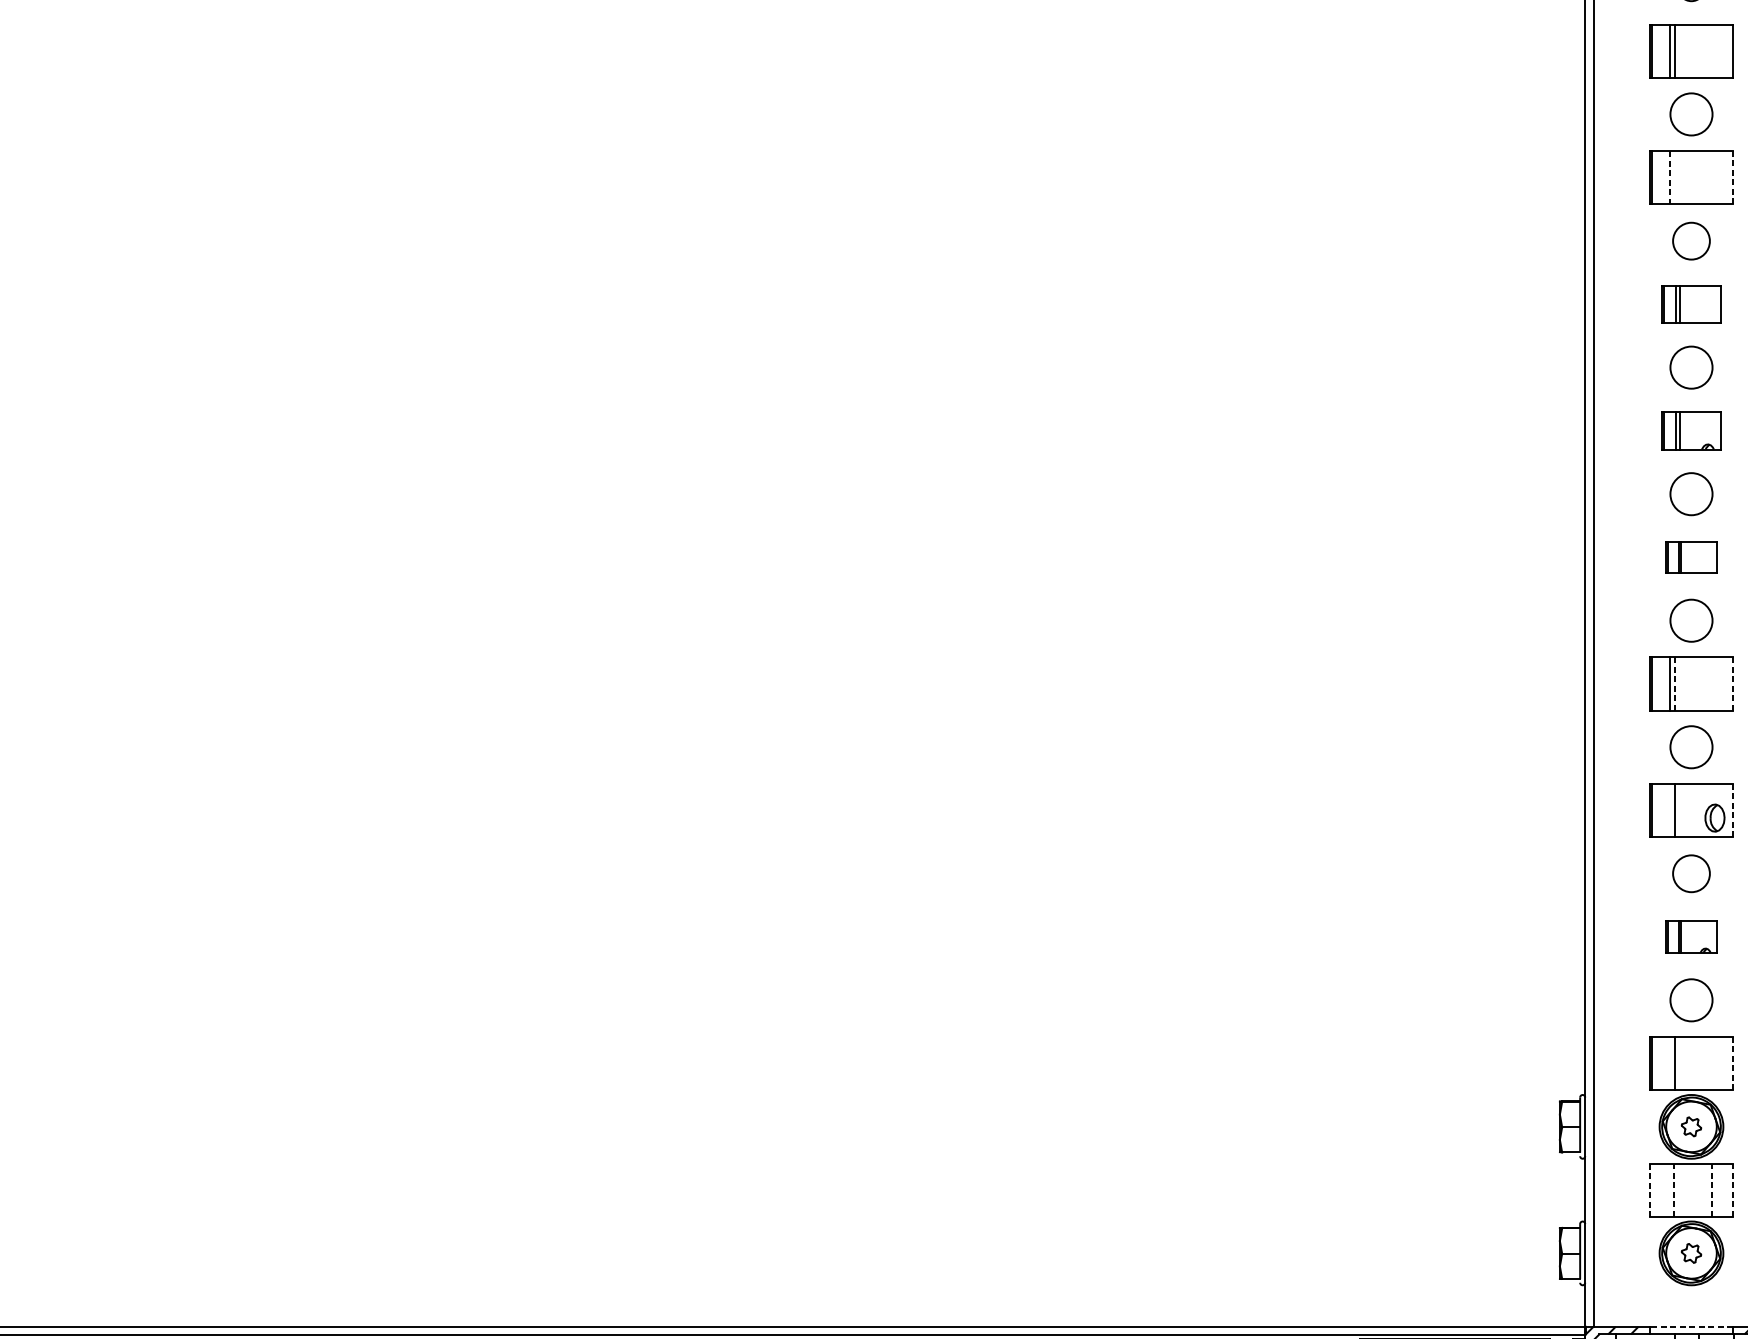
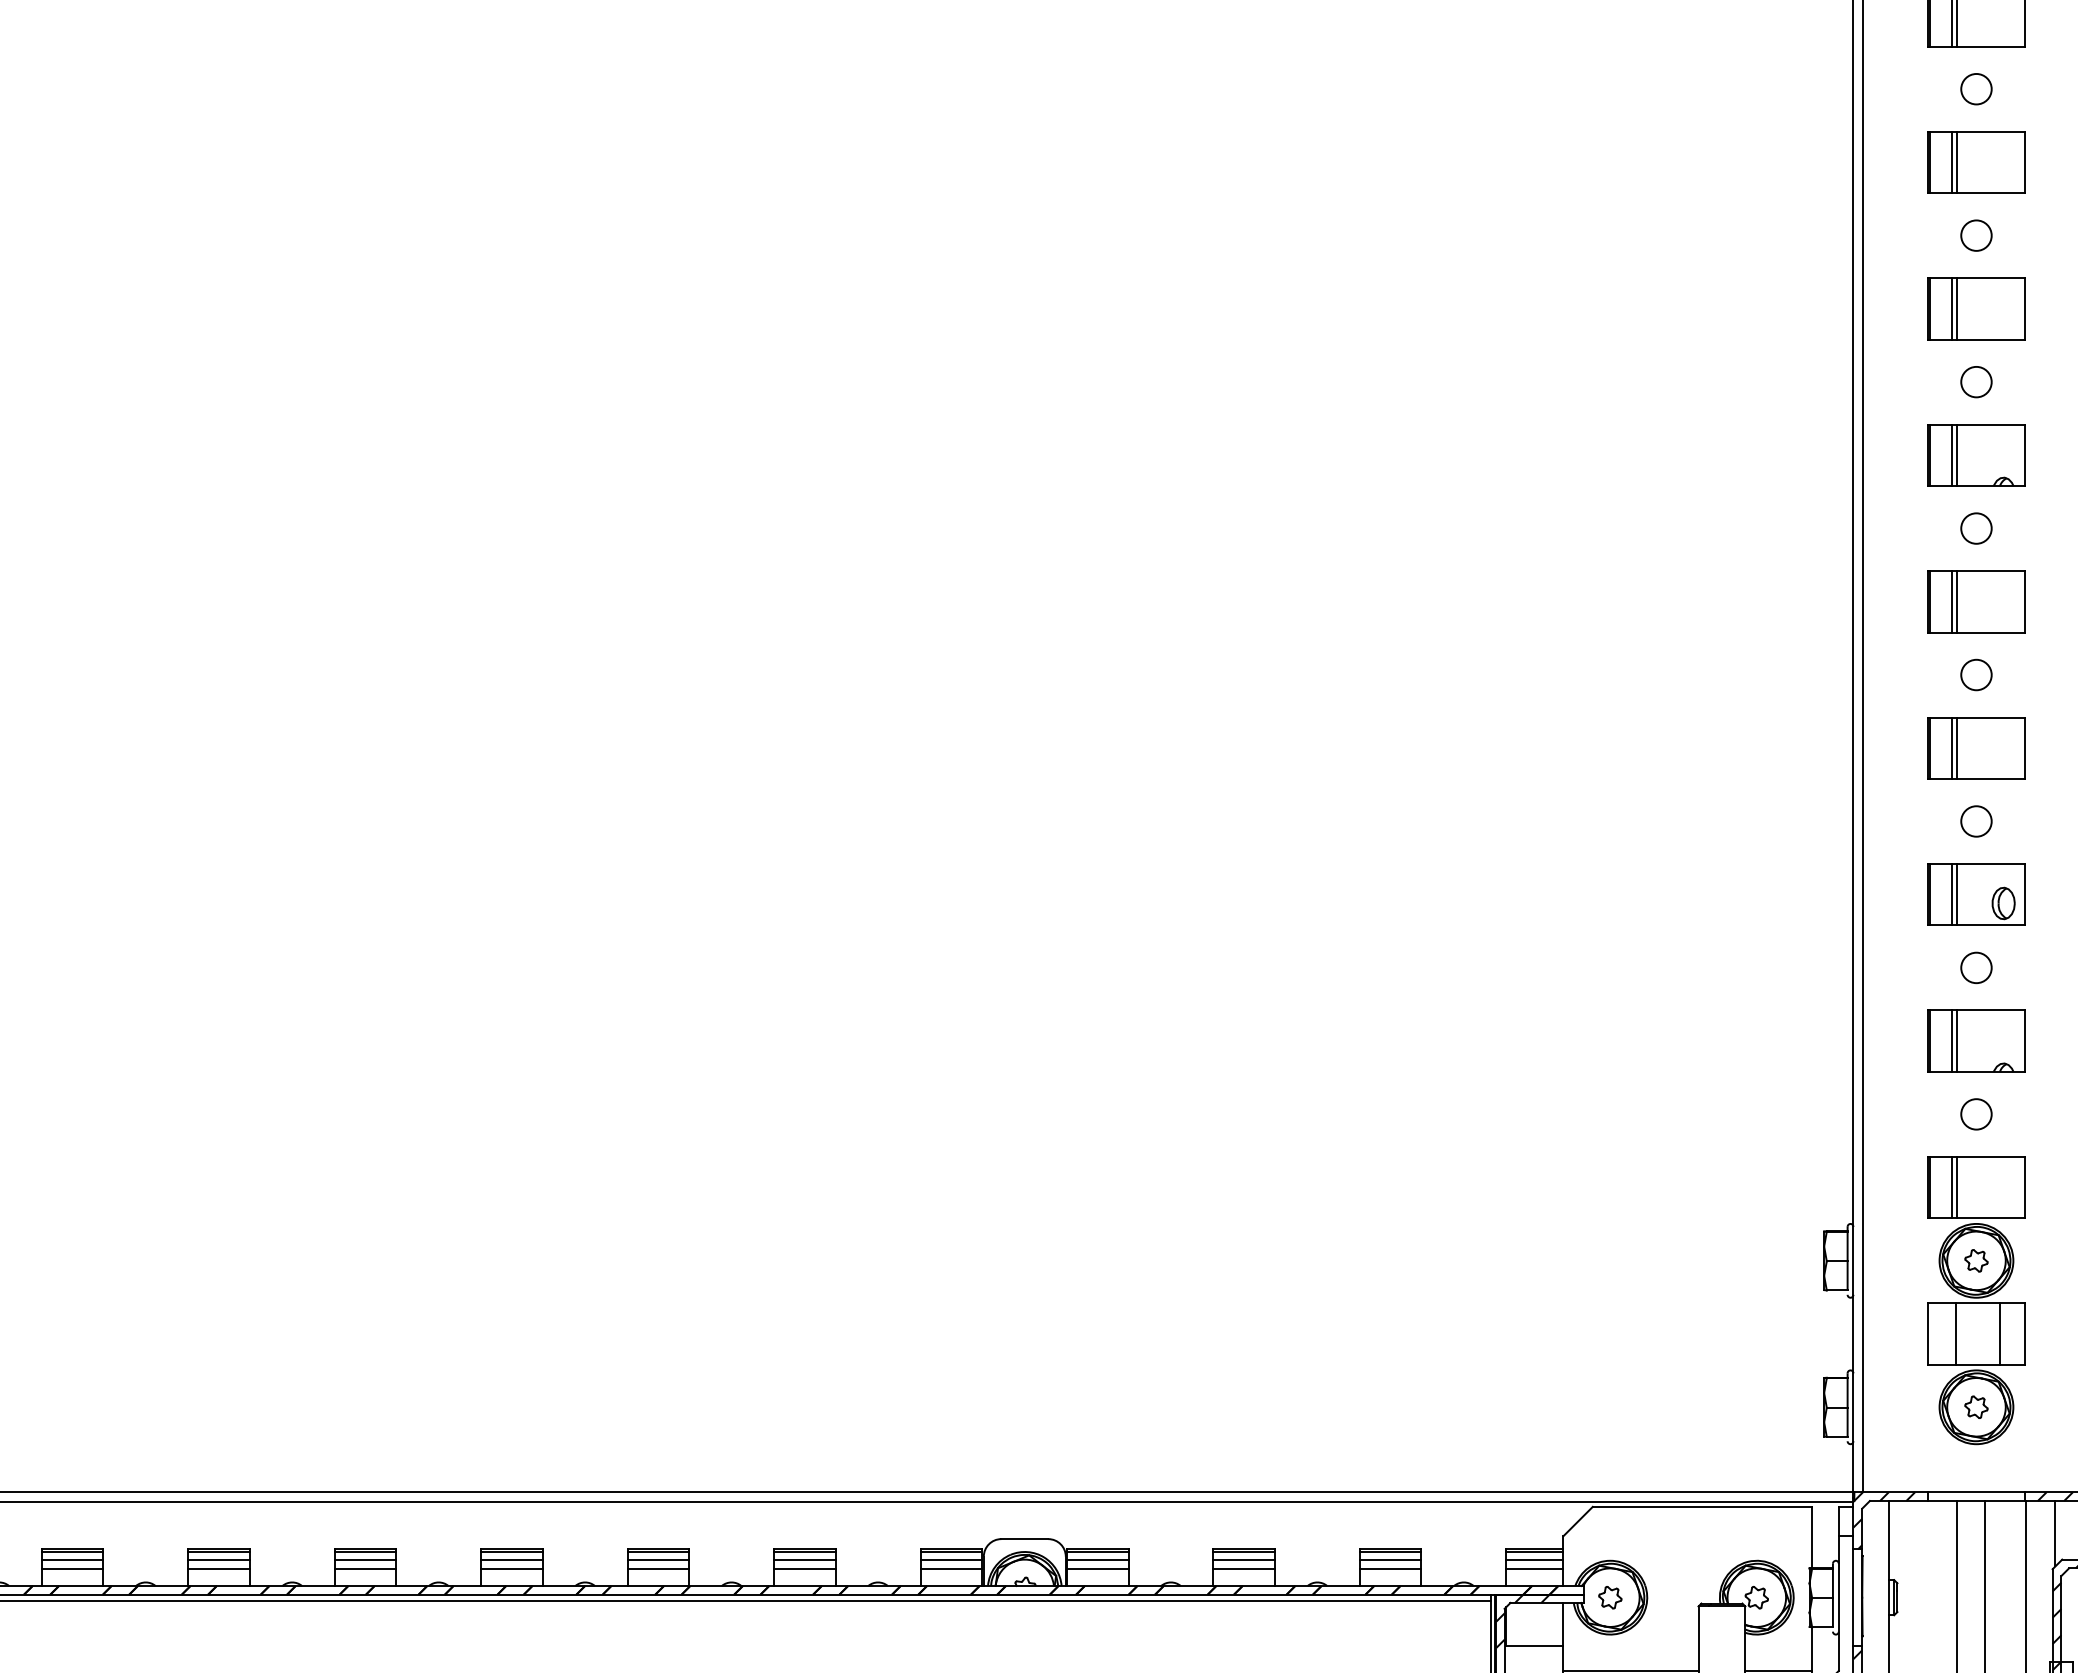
circle: (1691, 114) -> (1976, 89), size x0.62
line: (1669, 177) -> (1951, 162), dashed -> solid
line: (1674, 177) -> (1956, 162), added
line: (1732, 177) -> (2024, 162), dashed -> solid
circle: (1691, 240) -> (1976, 235), size x0.71
part: (1691, 304) -> (1976, 308), size x1.43
circle: (1691, 367) -> (1976, 381), size x0.62
part: (1691, 431) -> (1976, 455), size x1.43
circle: (1691, 494) -> (1976, 528), size x0.62
part: (1691, 557) -> (1976, 601), size x1.67
circle: (1691, 620) -> (1976, 674), size x0.62
line: (1674, 684) -> (1956, 748), dashed -> solid
line: (1732, 684) -> (2024, 748), dashed -> solid
circle: (1691, 747) -> (1976, 821), size x0.62
line: (1669, 810) -> (1951, 894), added
line: (1732, 810) -> (2024, 894), dashed -> solid
circle: (1691, 873) -> (1976, 967), size x0.71
part: (1691, 936) -> (1976, 1040), size x1.67
circle: (1691, 1000) -> (1976, 1114), size x0.62
line: (1669, 1063) -> (1951, 1187), added
line: (1732, 1063) -> (2024, 1187), dashed -> solid
line: (1650, 1190) -> (1928, 1334), dashed -> solid
line: (1673, 1190) -> (1955, 1334), dashed -> solid
line: (1711, 1190) -> (1999, 1334), dashed -> solid
line: (1732, 1190) -> (2024, 1334), dashed -> solid
line: (1690, 1327) -> (1975, 1492), dashed -> solid

